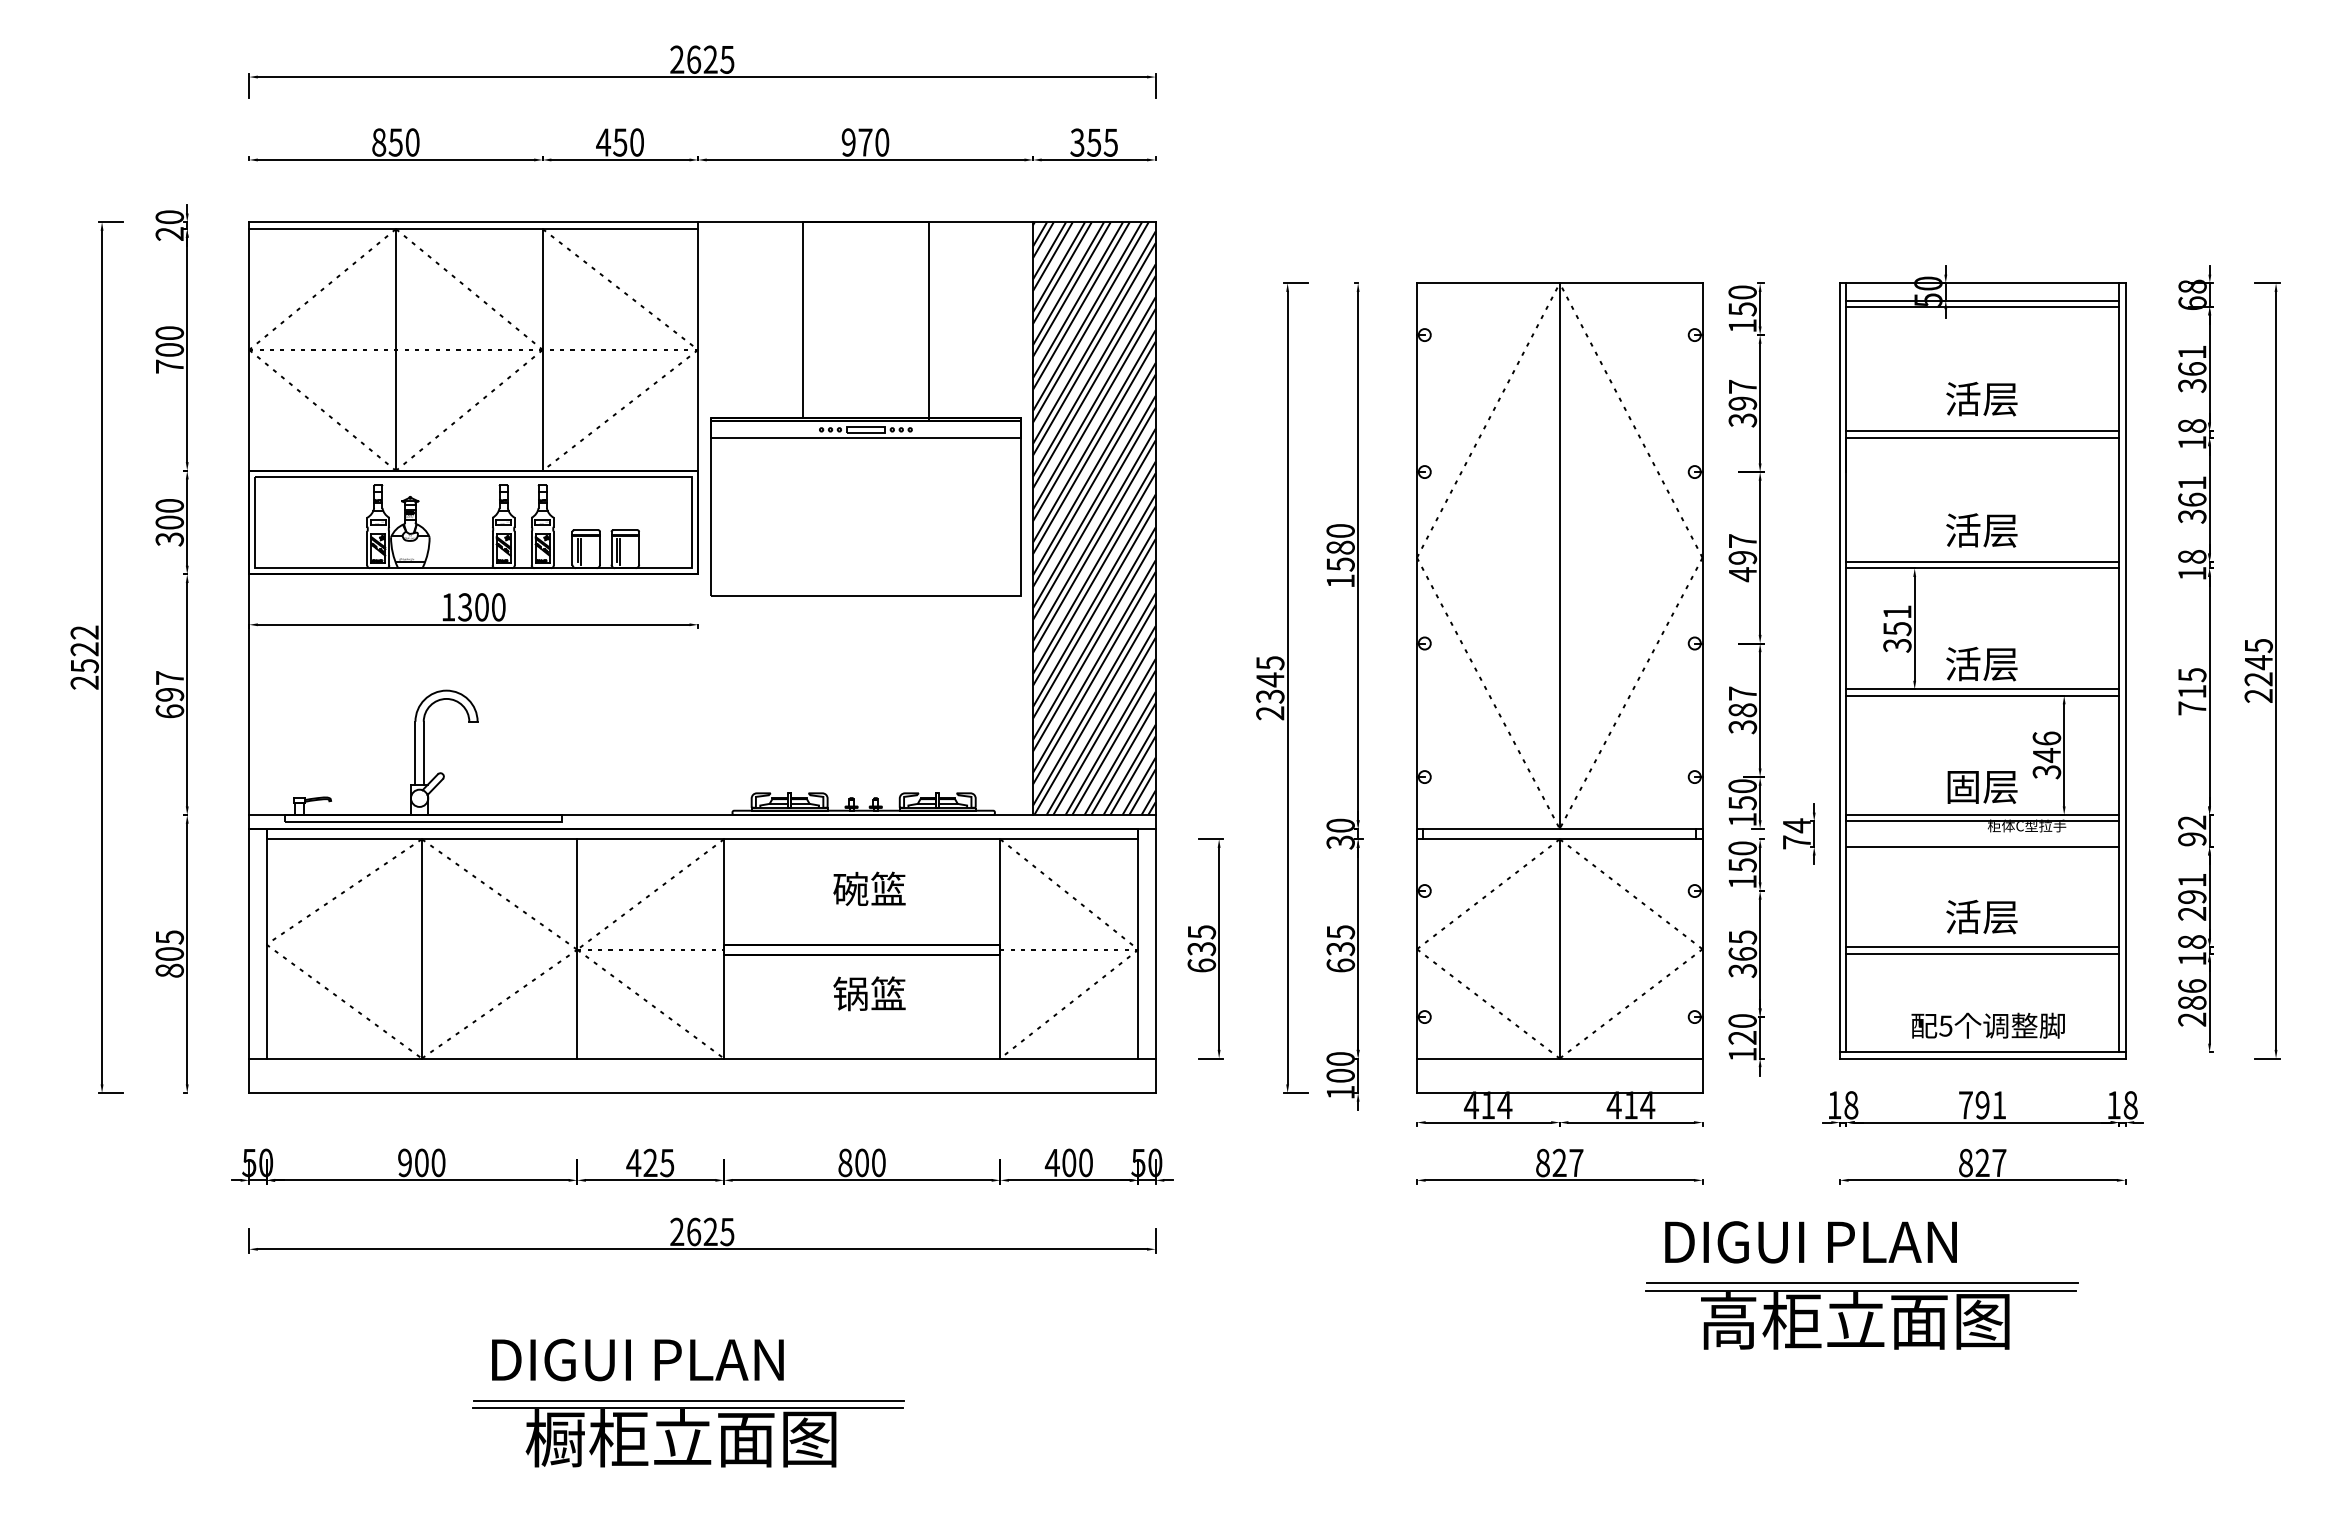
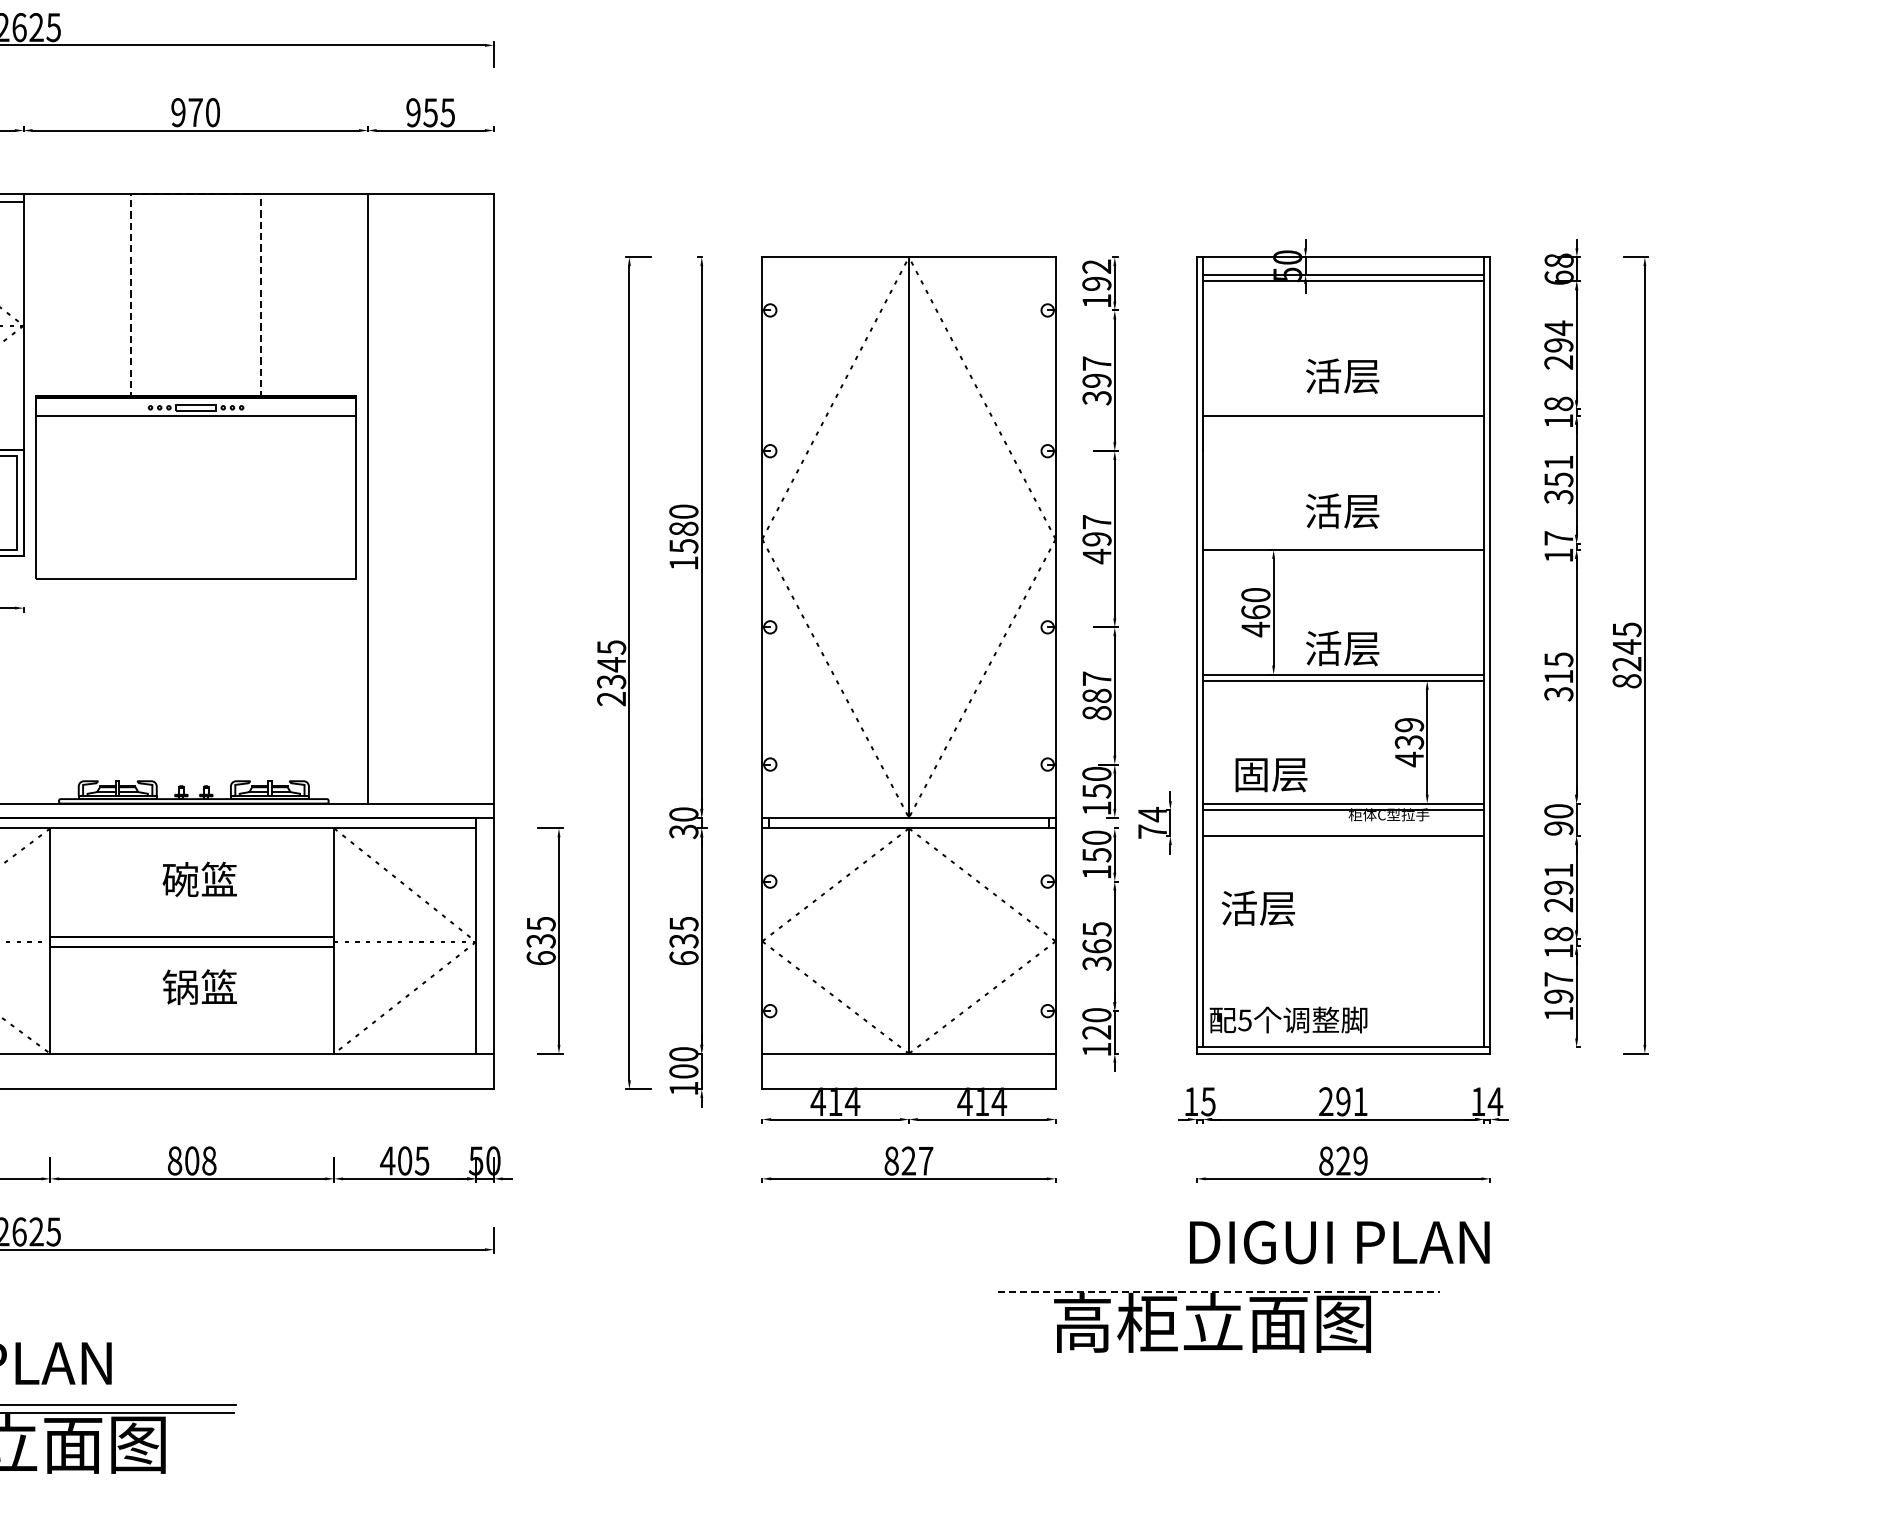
text: (1077, 142) -> (413, 112), 355 -> 955
line: (867, 222) -> (197, 194), solid -> dashed
text: (1742, 300) -> (1096, 274), 150 -> 192
text: (2192, 368) -> (1559, 344), 361 -> 294
line: (1982, 431) -> (1343, 409), removed
text: (2192, 499) -> (1559, 479), 361 -> 351
hatch: (1094, 518) -> (430, 498), removed
text: (2192, 556) -> (1559, 537), 18 -> 17
line: (1982, 562) -> (1343, 544), removed
text: (1897, 629) -> (1255, 612), 351 -> 460
text: (2258, 695) -> (1626, 680), 2245 -> 8245
text: (2192, 708) -> (1559, 694), 715 -> 315
text: (1742, 727) -> (1096, 713), 387 -> 887
text: (2046, 755) -> (1409, 742), 346 -> 439
text: (1982, 787) -> (1271, 775), moved
text: (2192, 822) -> (1559, 811), 92 -> 90
text: (1981, 916) -> (1258, 907), moved
line: (1982, 947) -> (1343, 939), removed
line: (1982, 953) -> (1343, 945), removed
text: (2192, 1002) -> (1559, 996), 286 -> 197
text: (1987, 1025) -> (1287, 1019), moved
text: (1851, 1105) -> (1208, 1101), 18 -> 15
text: (1965, 1105) -> (1325, 1101), 791 -> 291
text: (2130, 1105) -> (1495, 1101), 18 -> 14
text: (878, 1162) -> (209, 1160), 800 -> 808
text: (1085, 1162) -> (421, 1160), 400 -> 405
text: (1999, 1162) -> (1360, 1160), 827 -> 829
text: (1810, 1242) -> (1339, 1242), moved
line: (1862, 1282) -> (1220, 1283), removed
line: (1861, 1290) -> (1218, 1292), solid -> dashed

